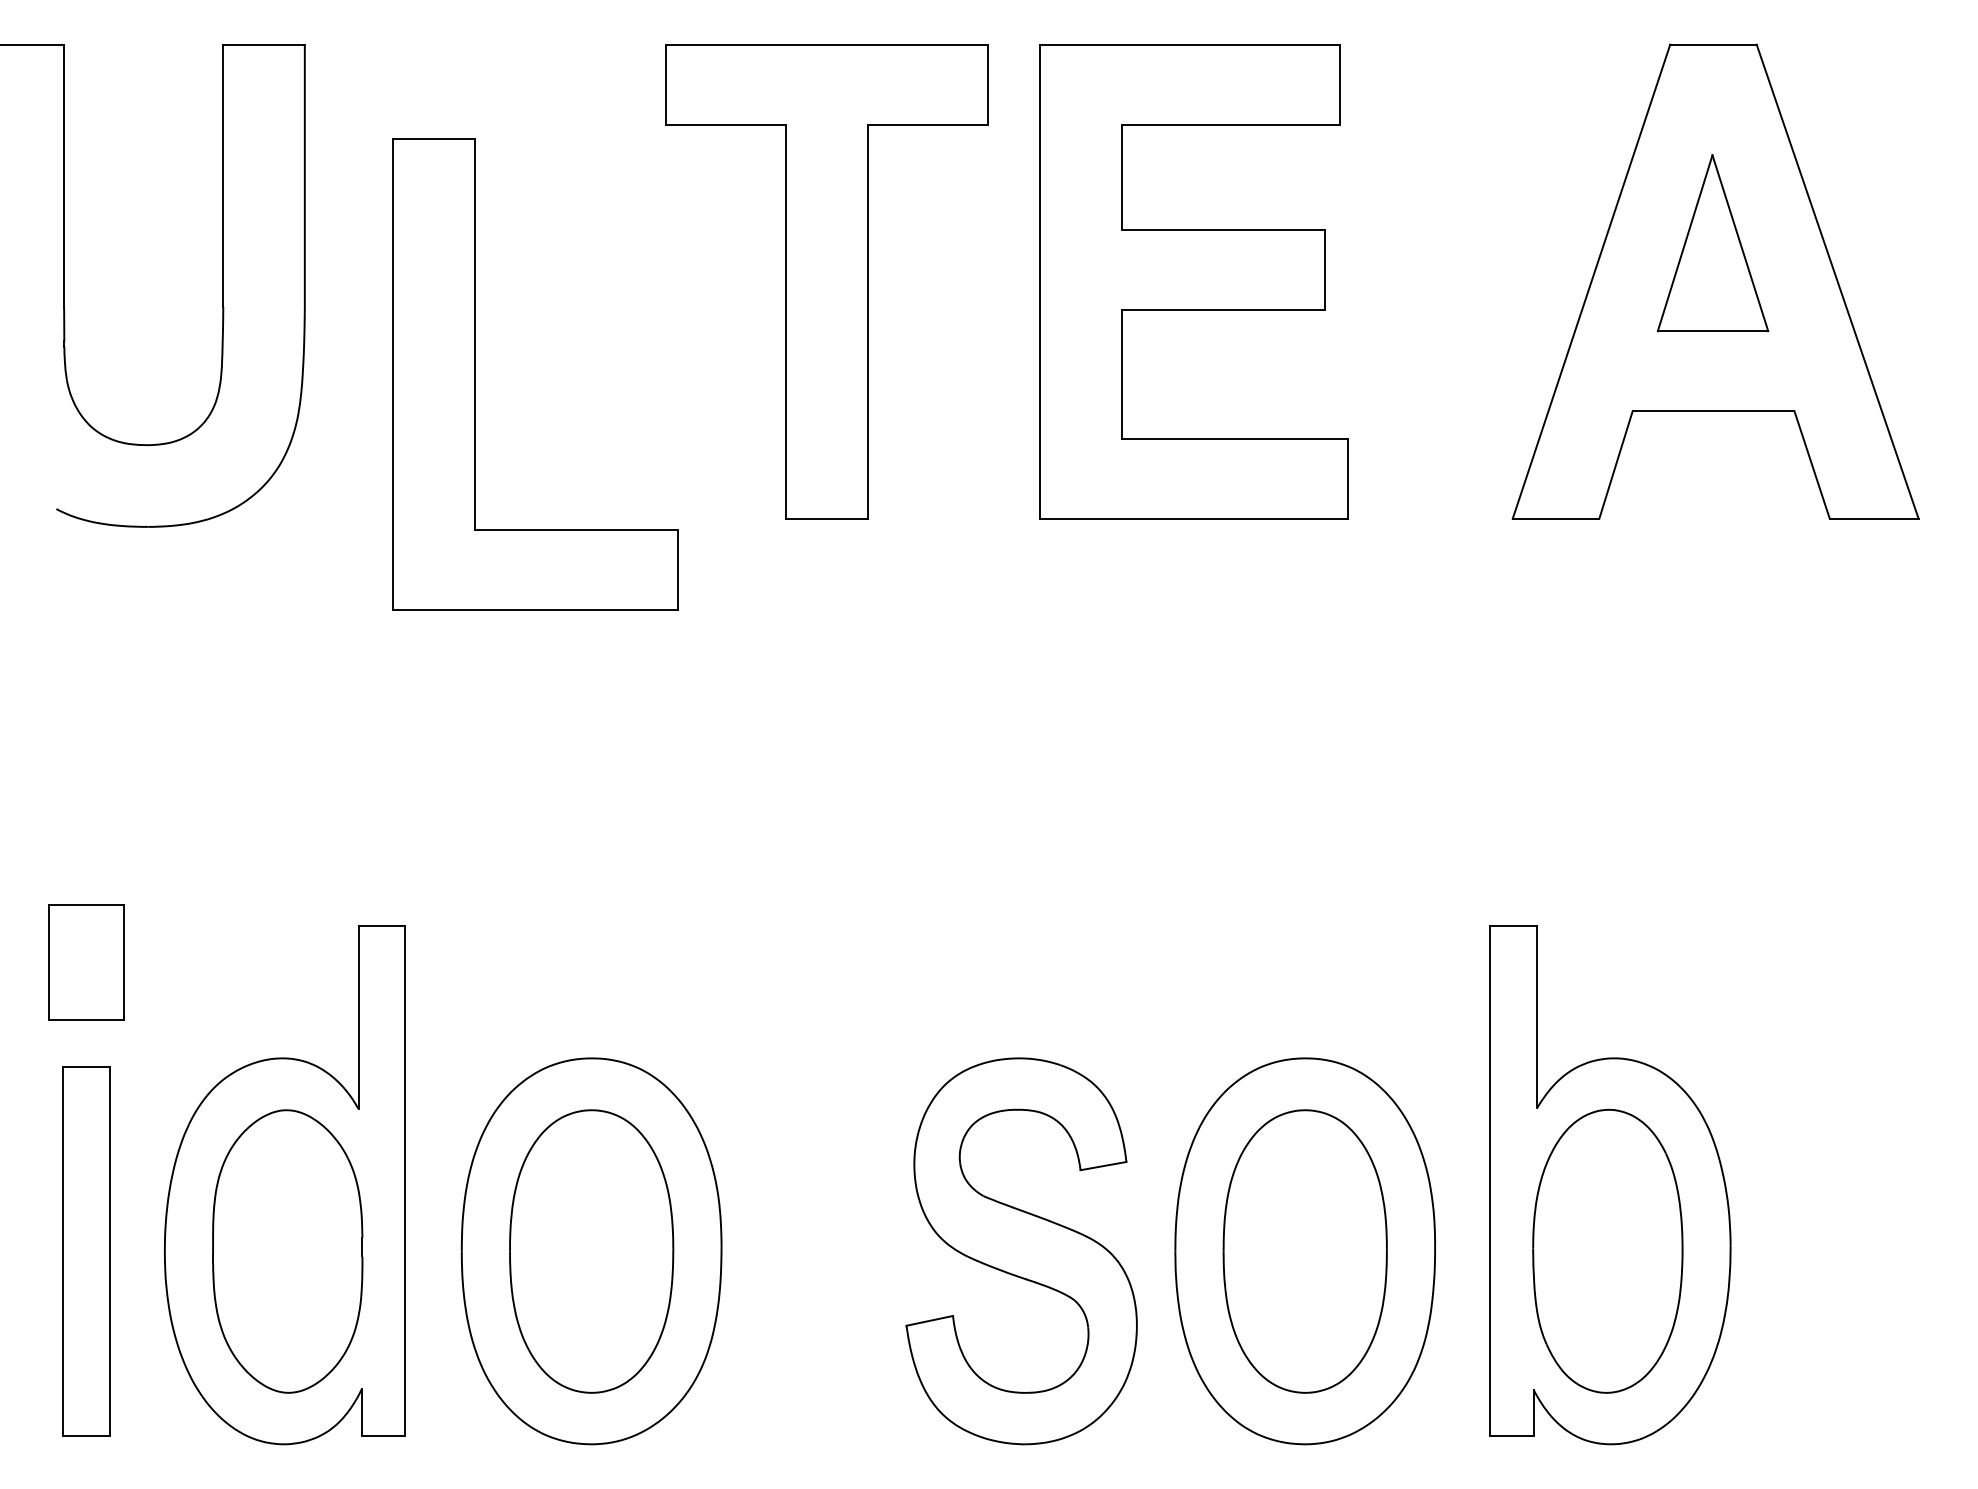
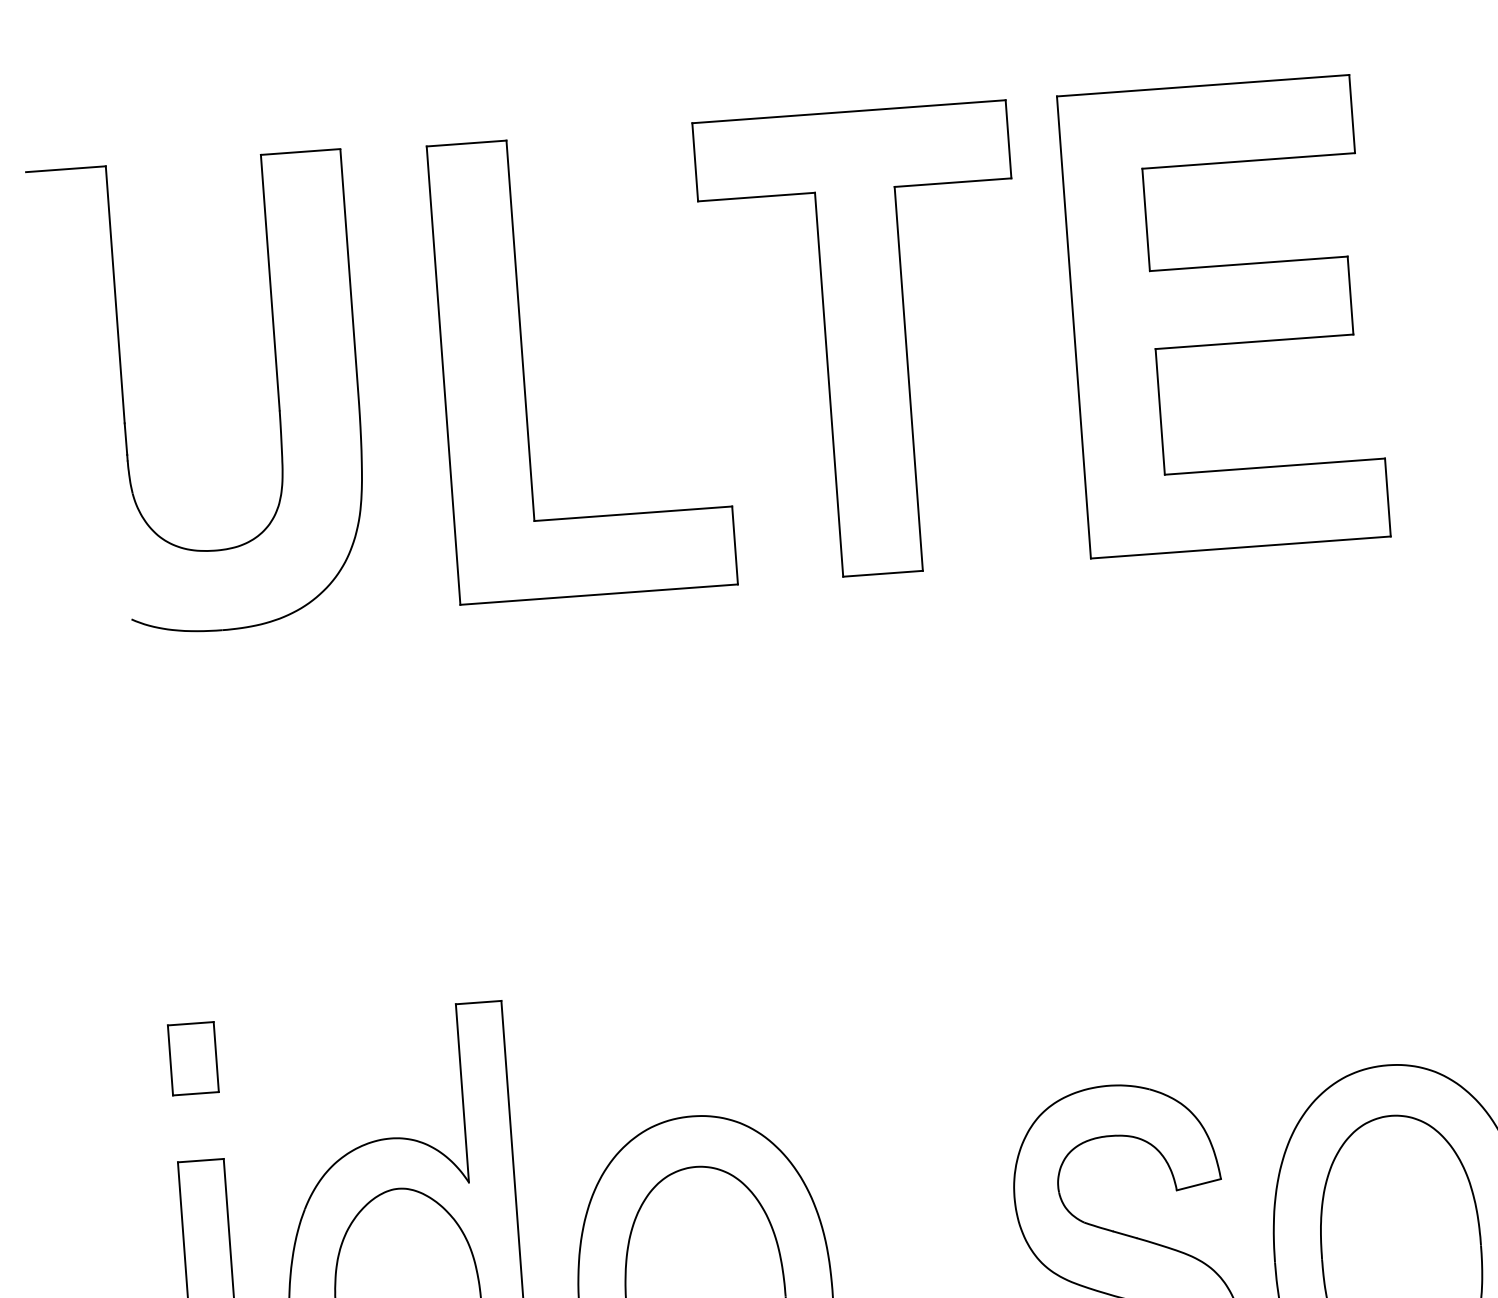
part: (475, 374) -> (523, 369), moved
part: (86, 961) -> (193, 1058), size x0.62

